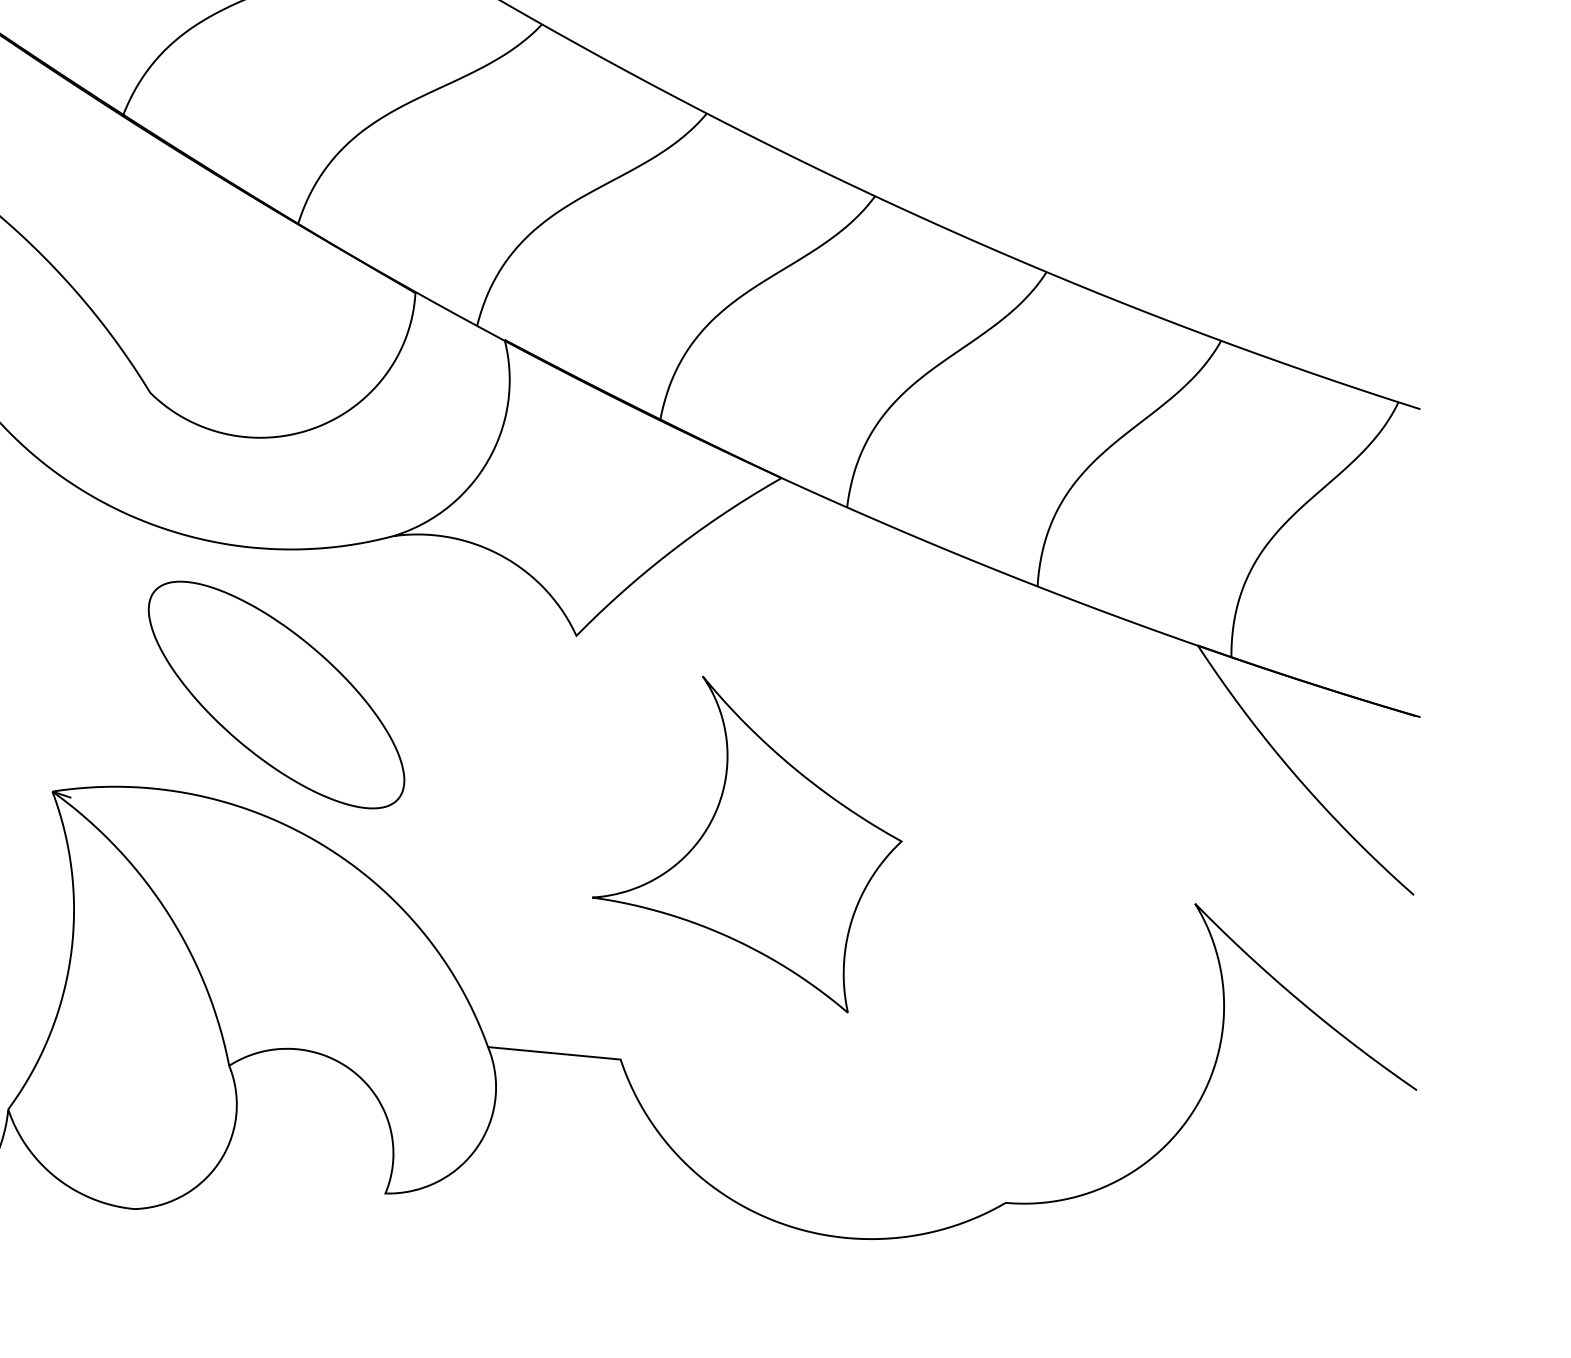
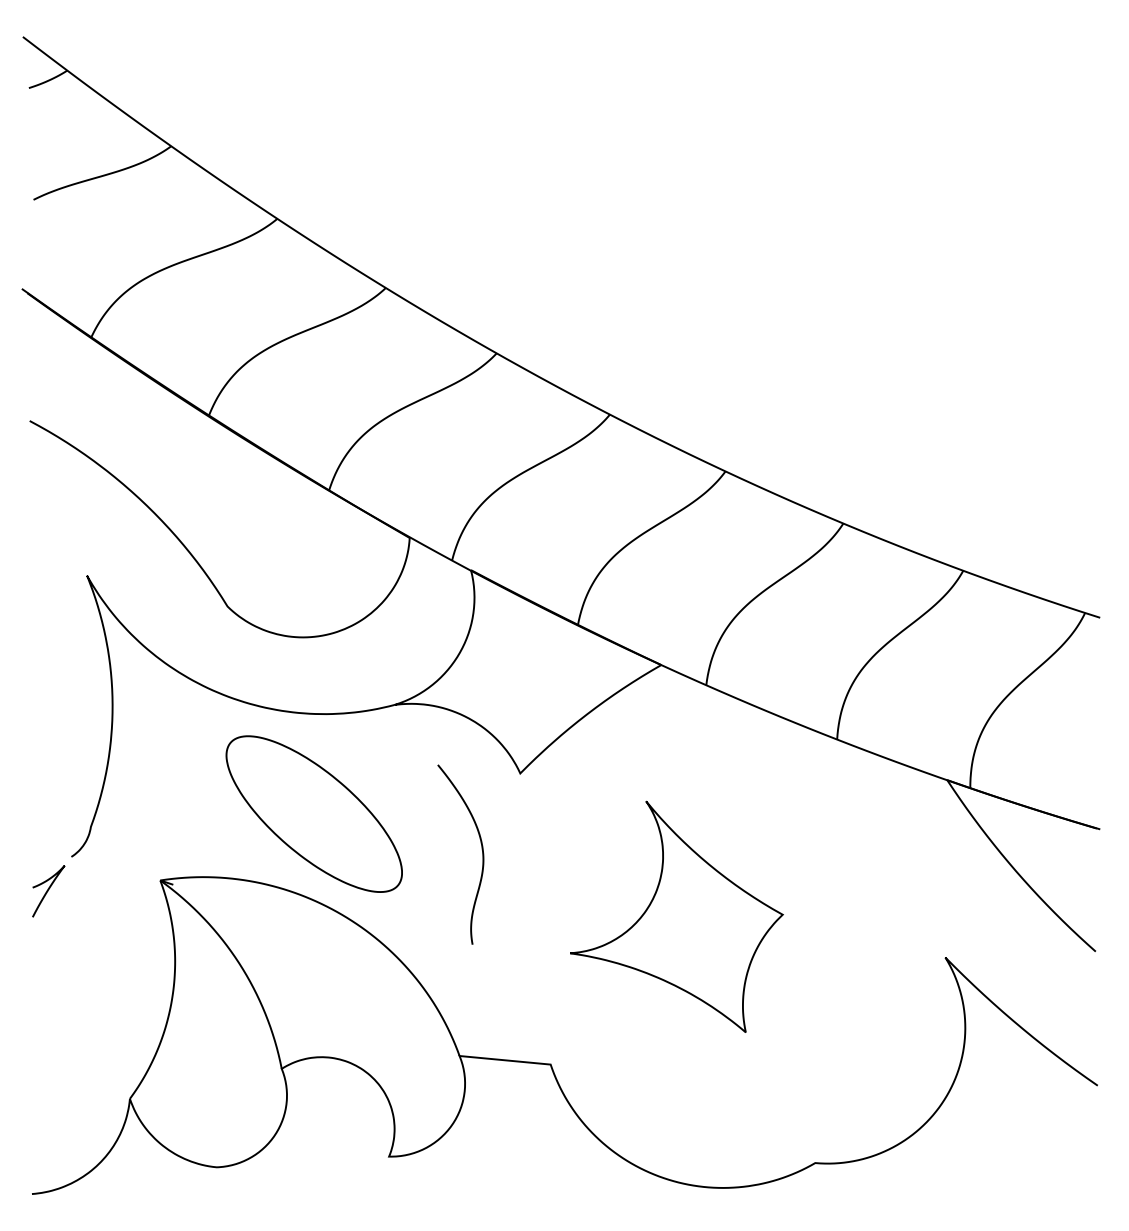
curve: (519, 746) -> (481, 849), added
part: (746, 844) -> (676, 916), moved

